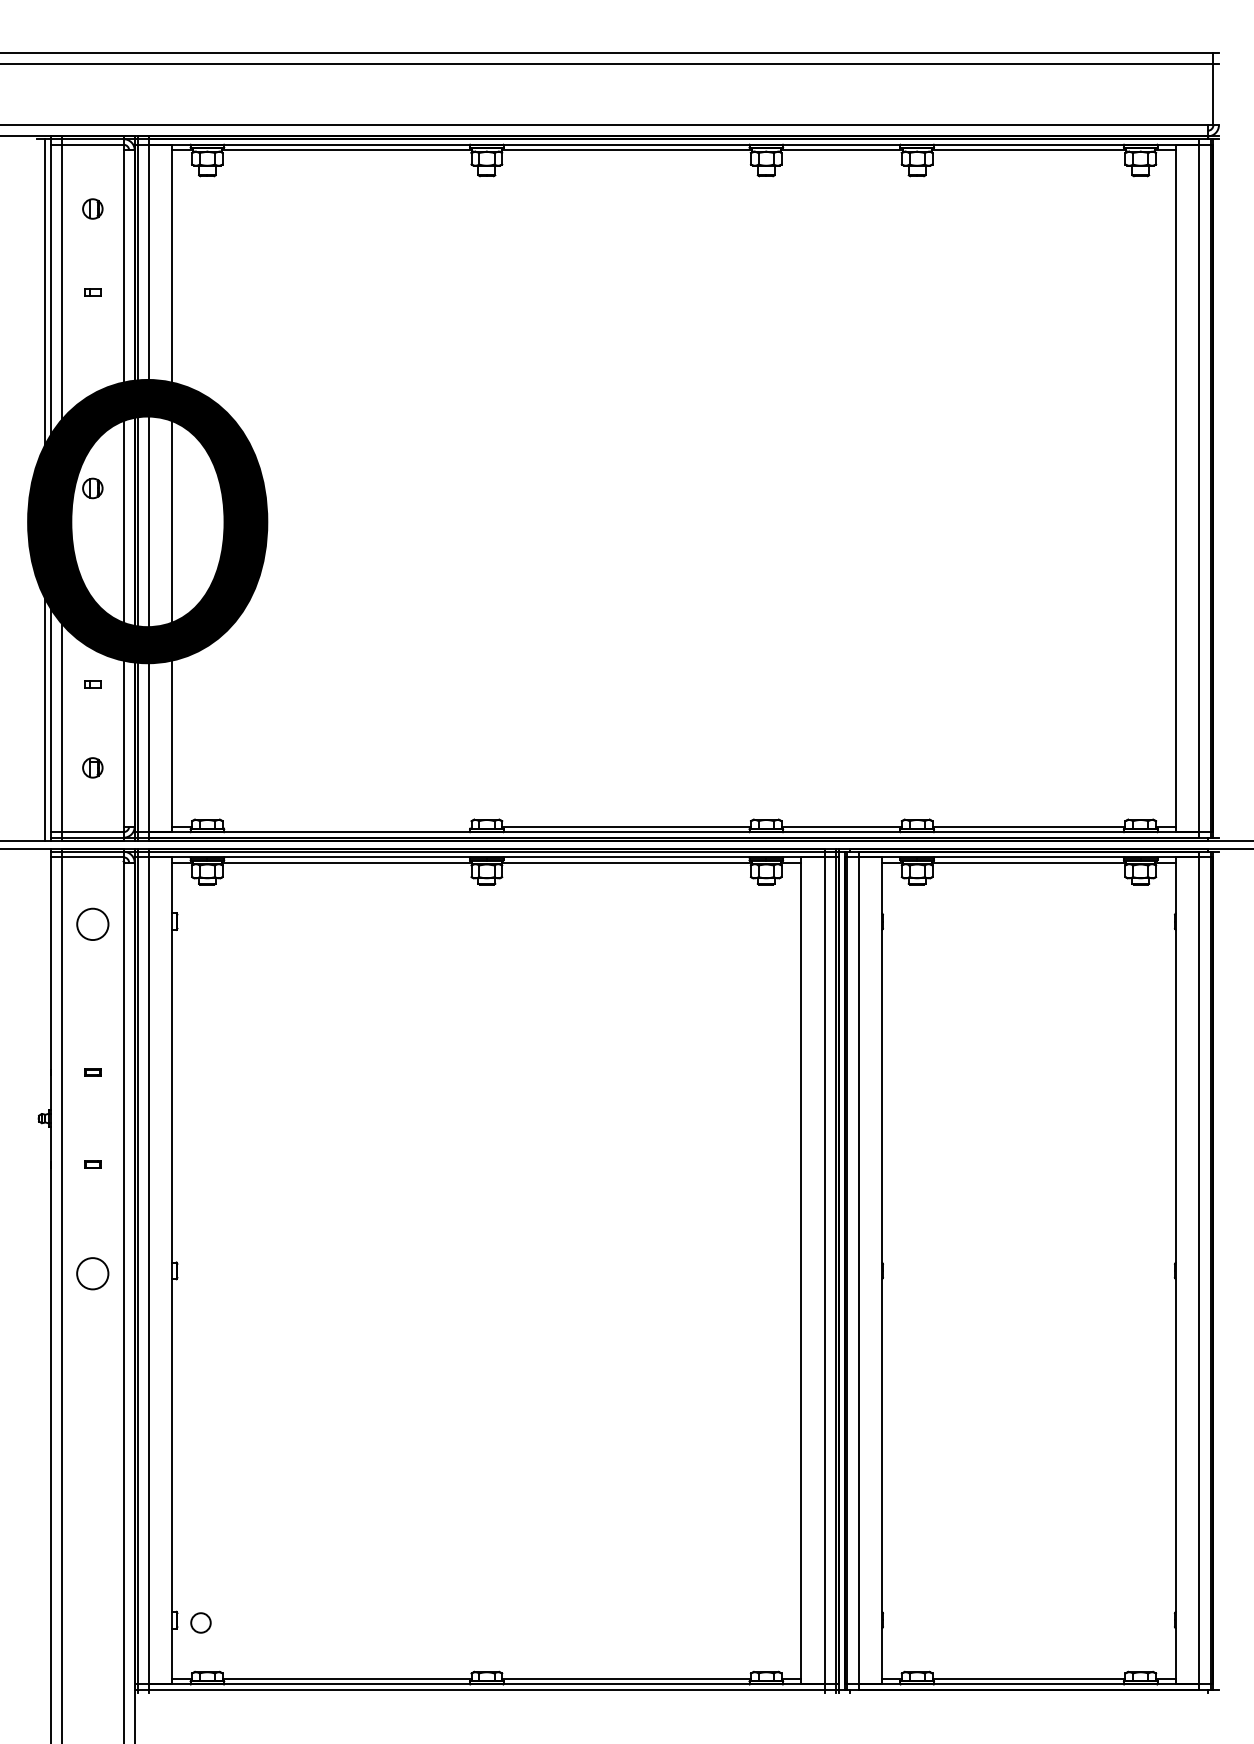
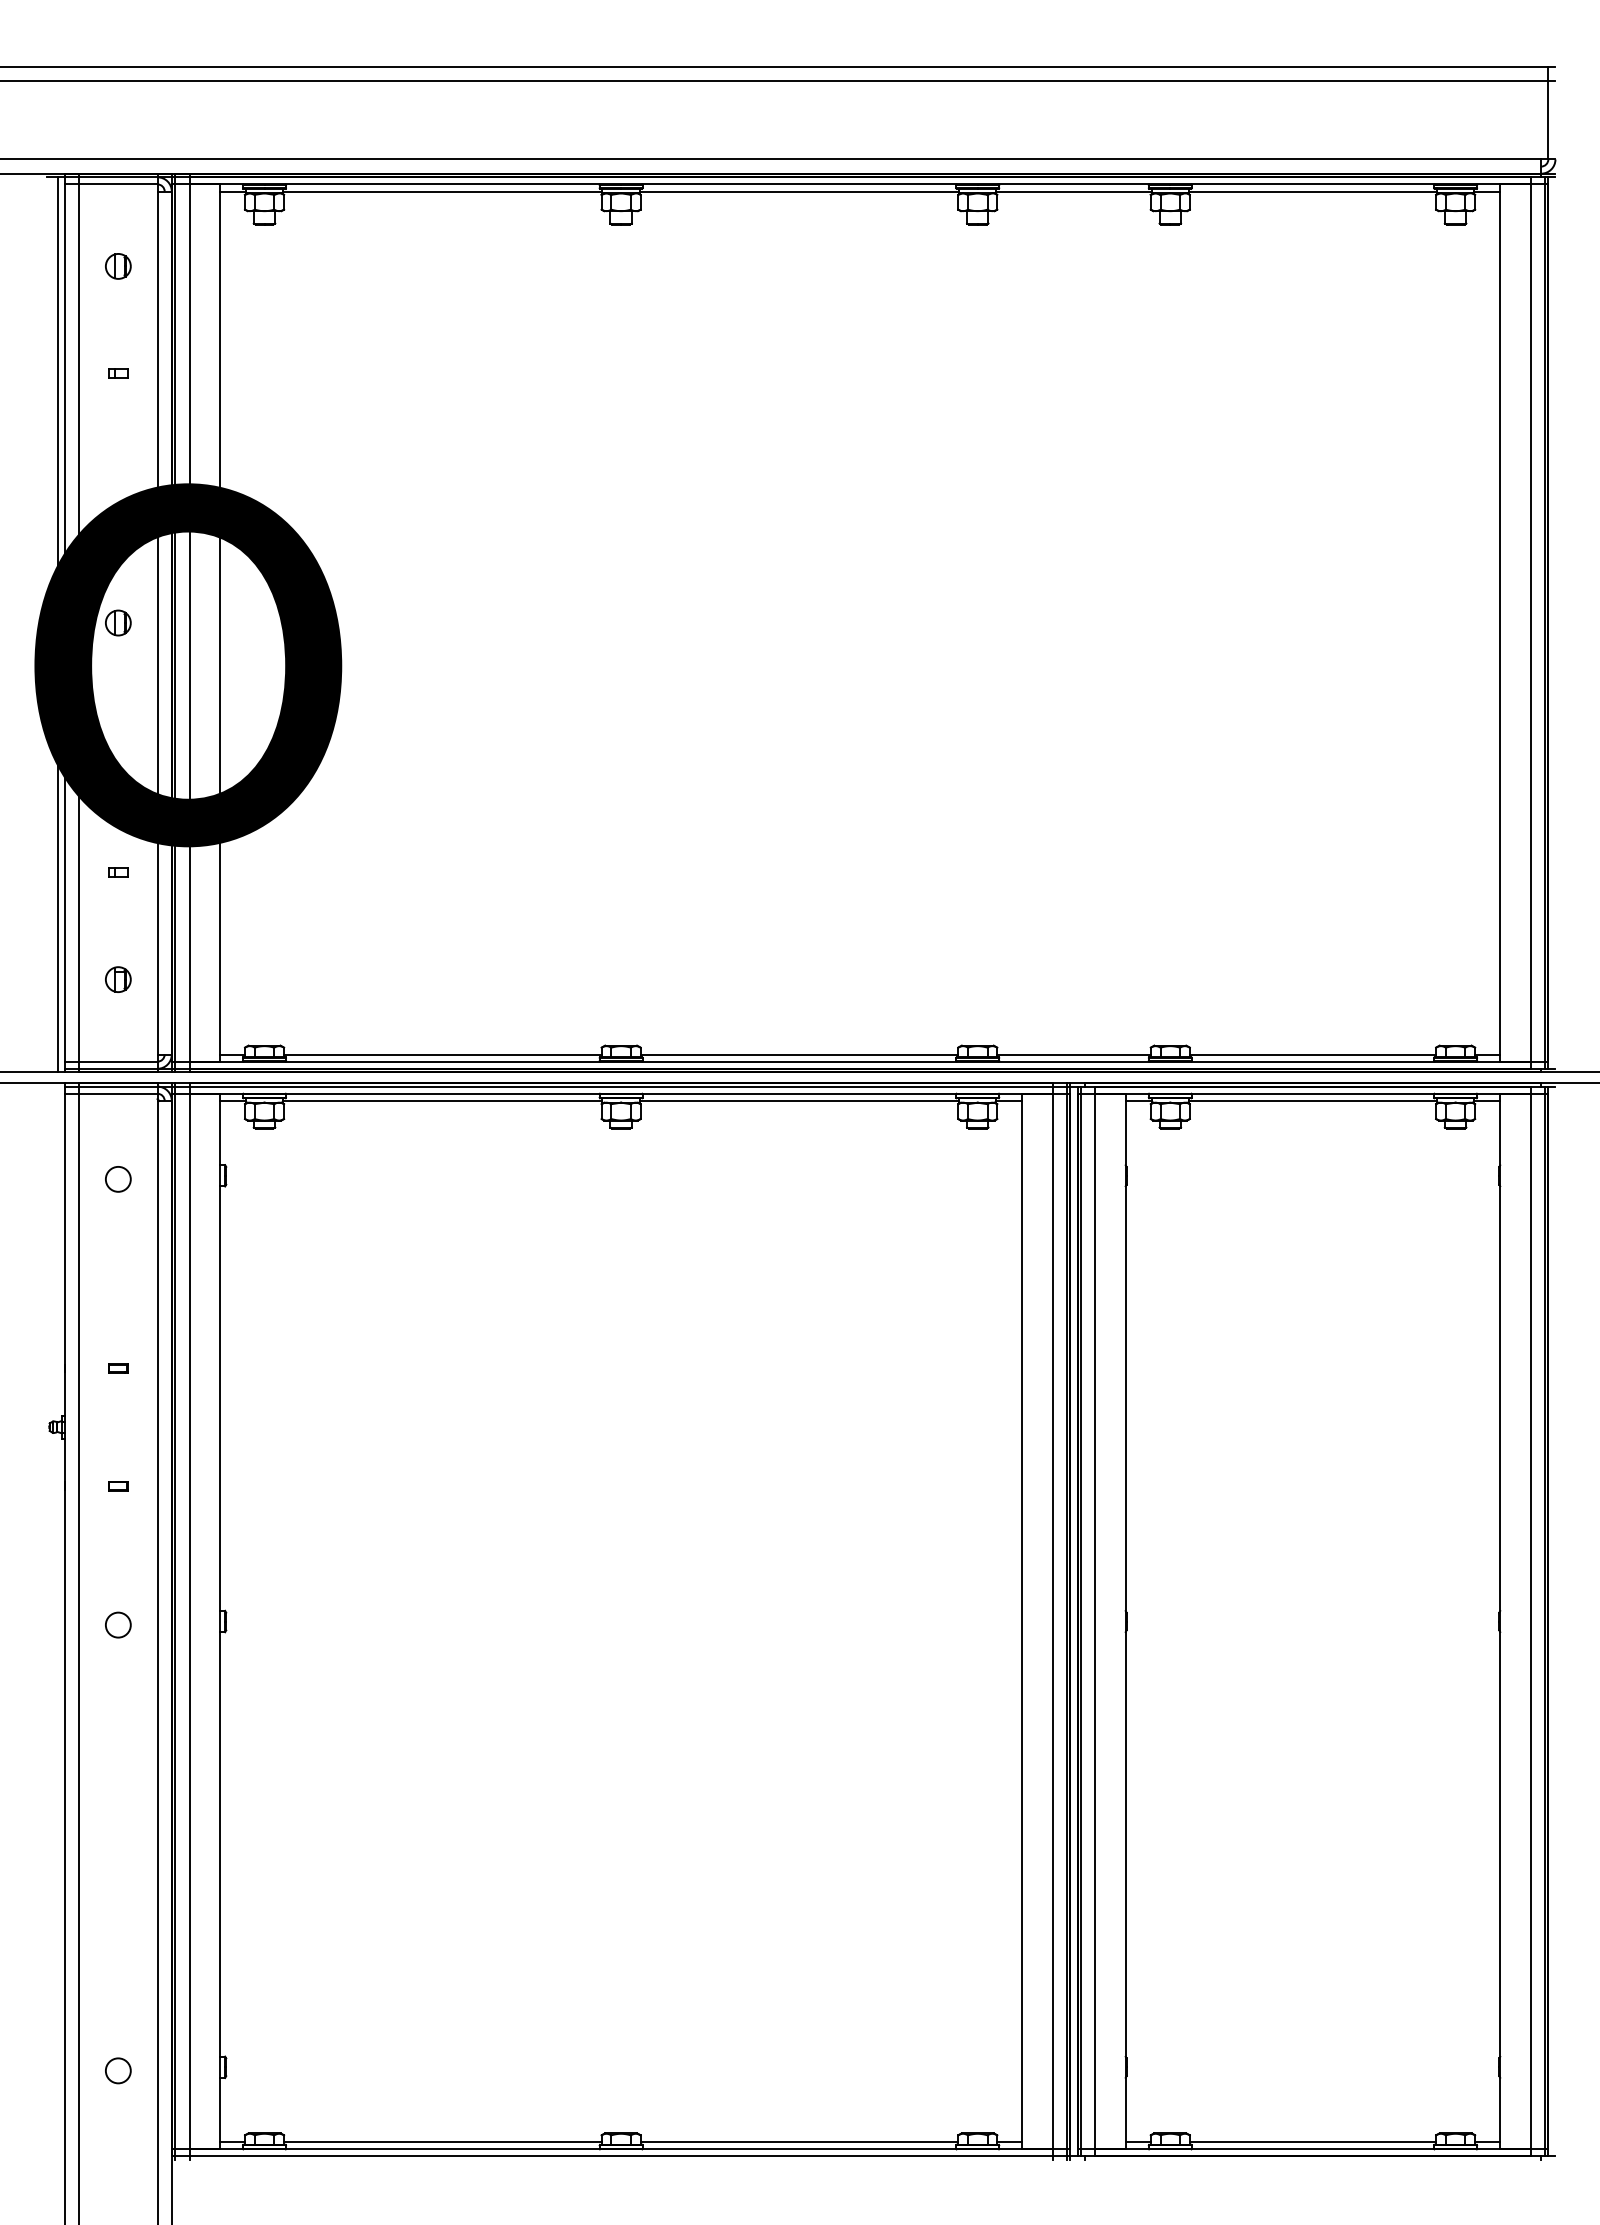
line: (346, 826) -> (442, 1054), added
circle: (92, 923) -> (117, 1178), size x0.62
circle: (92, 1273) -> (118, 1624), size x0.62
circle: (201, 1622) -> (118, 2070), moved

